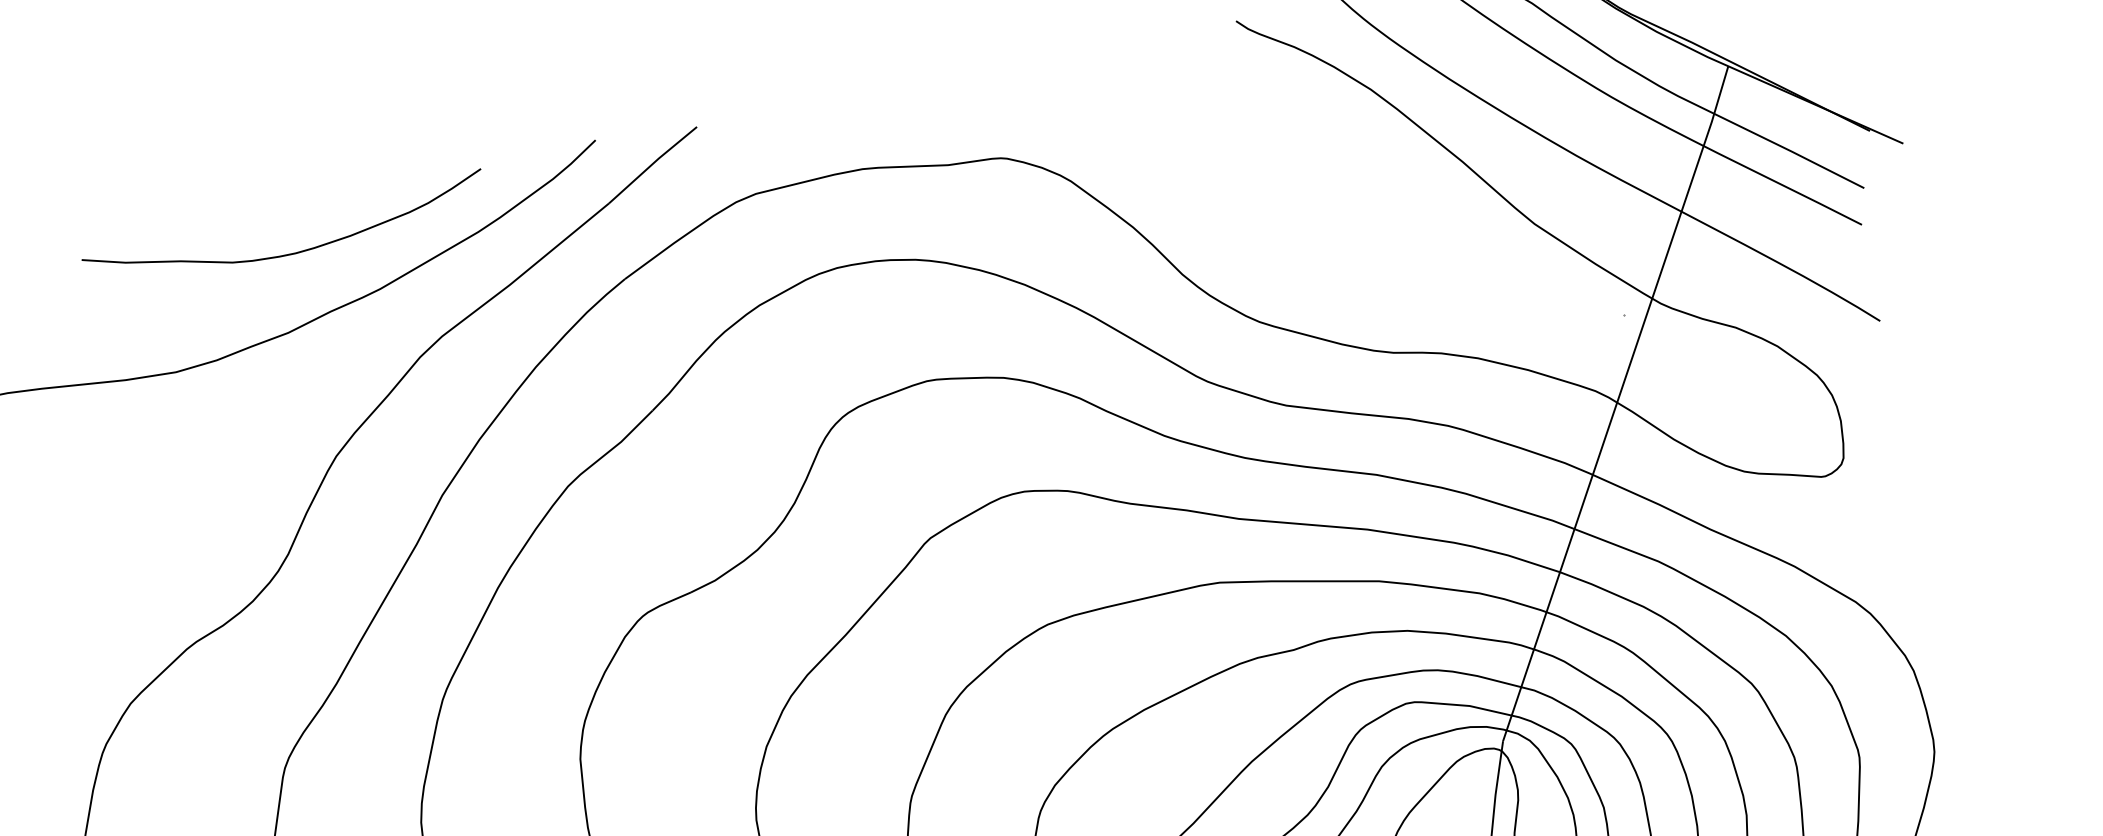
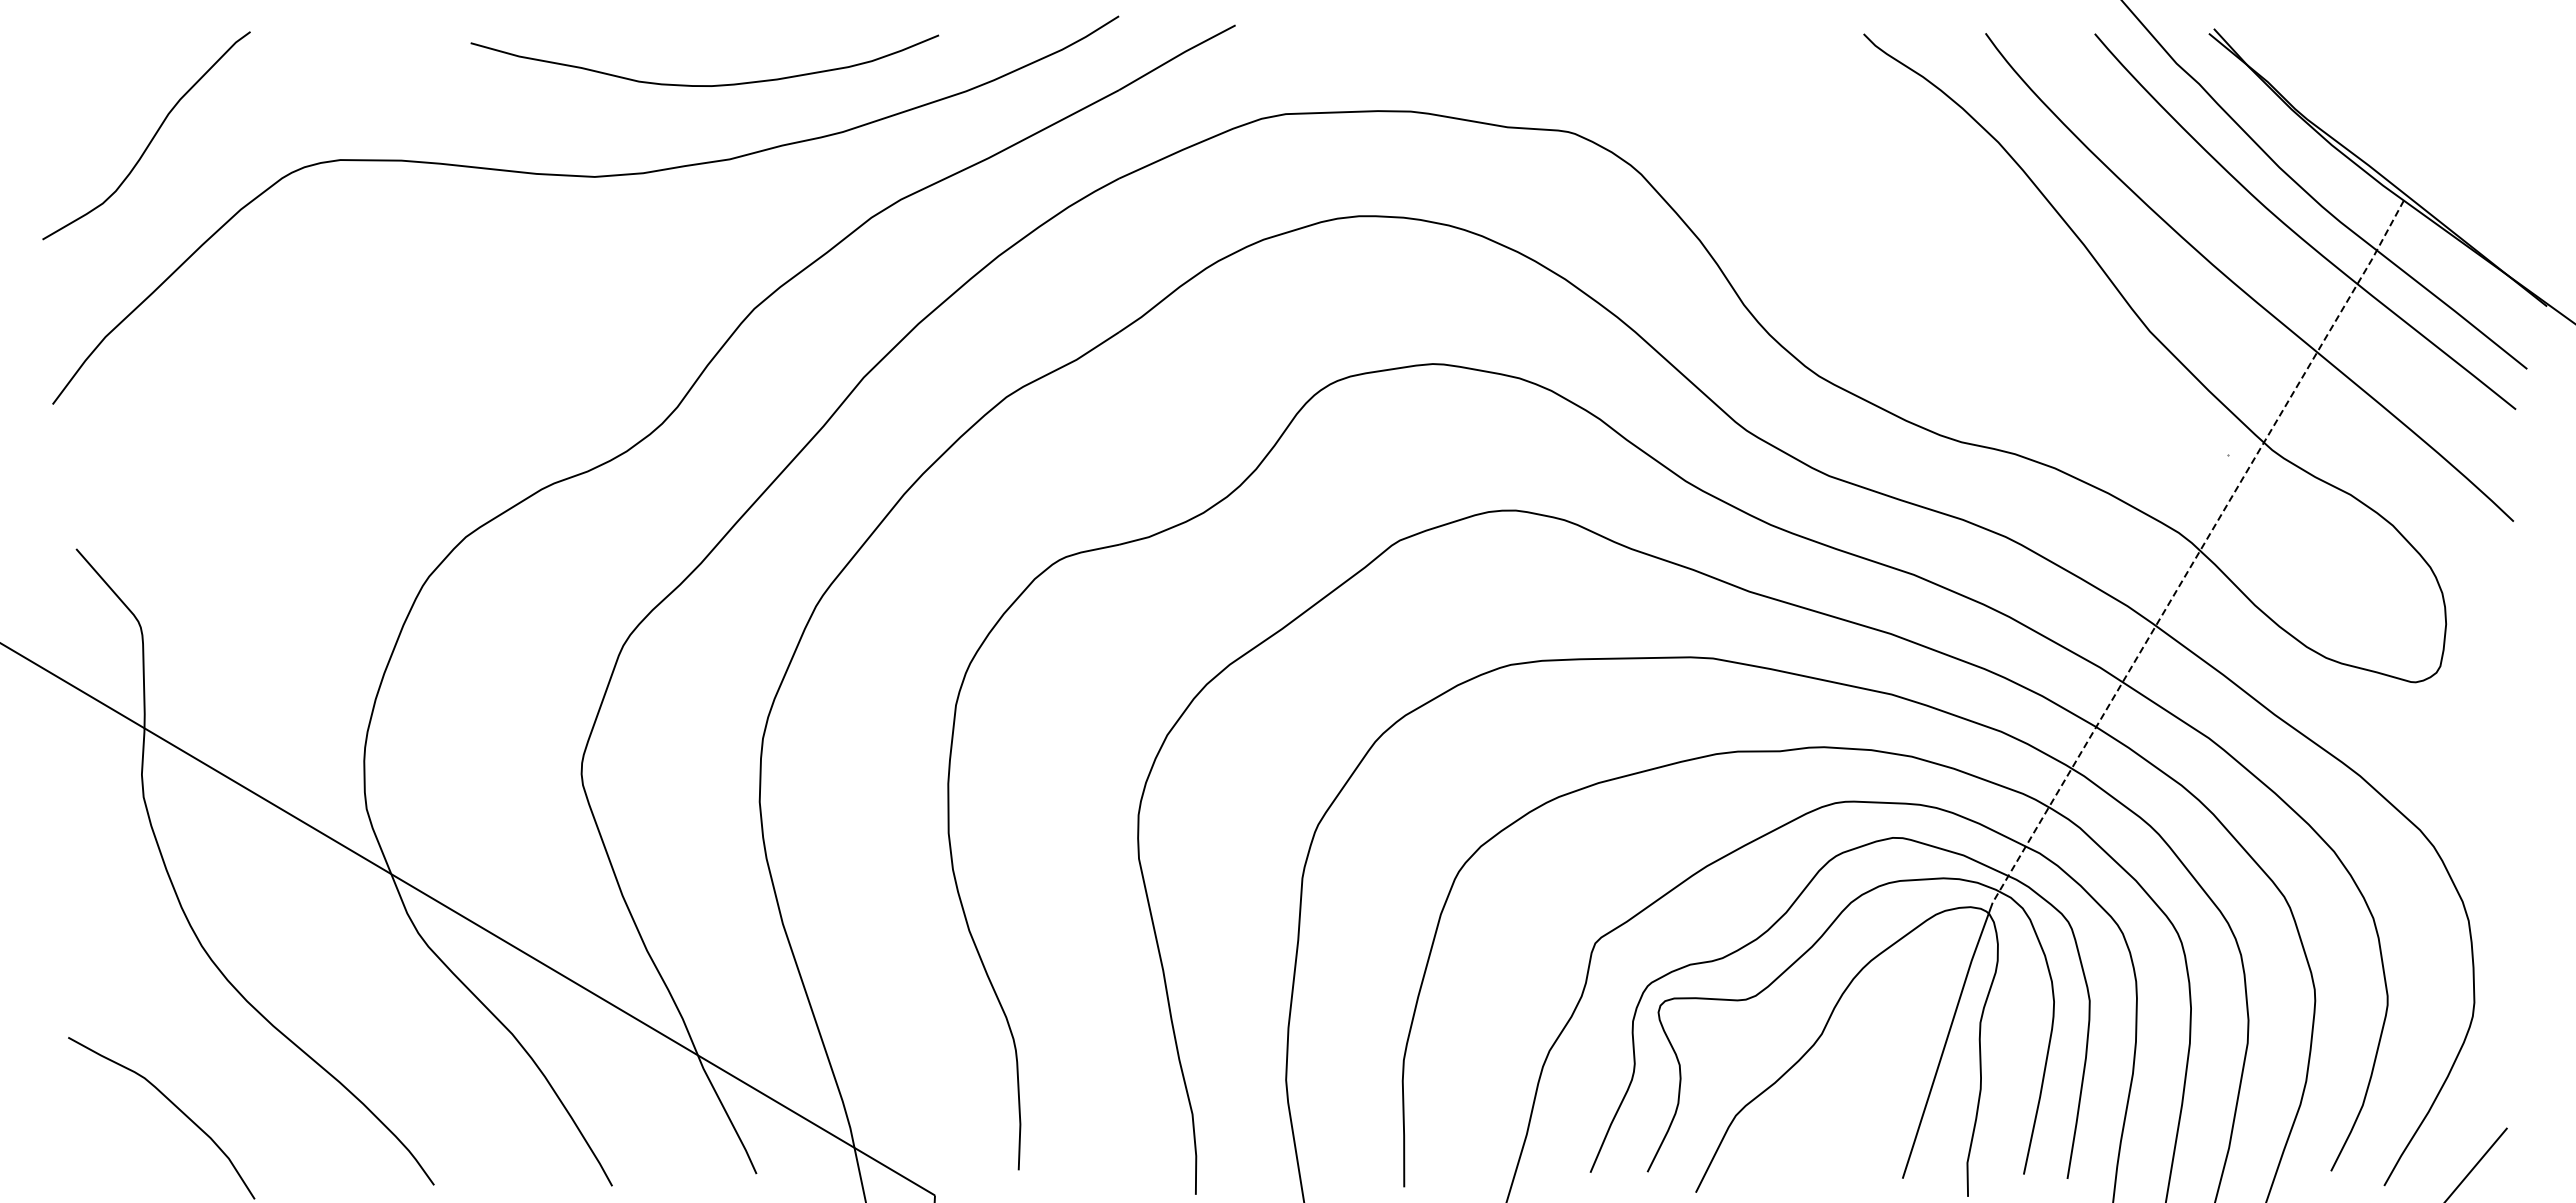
curve: (289, 254) -> (704, 85), moved
line: (1616, 403) -> (2199, 551), solid -> dashed

